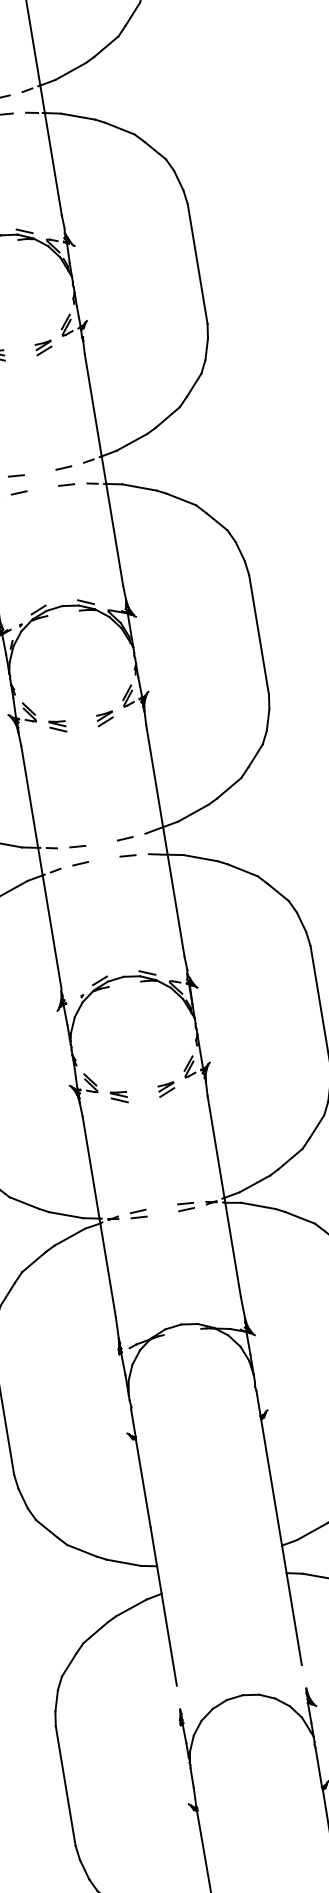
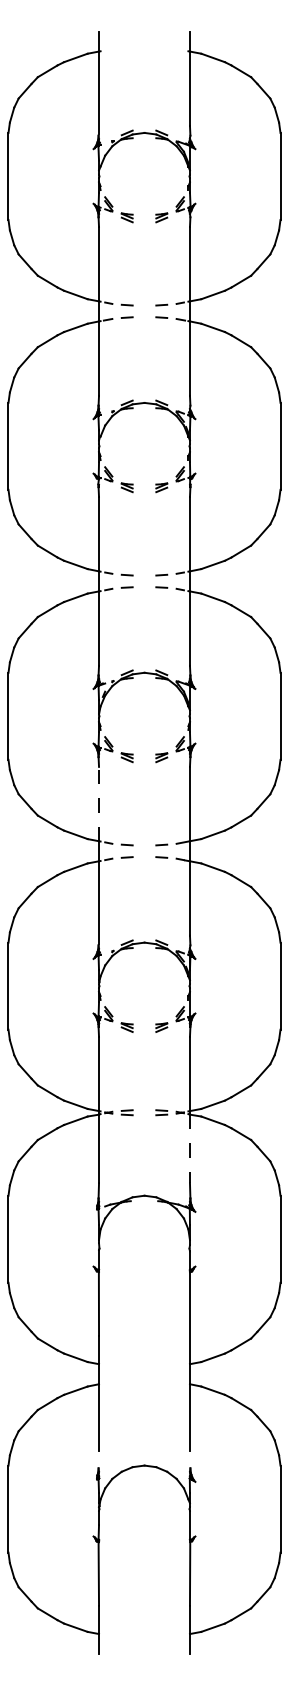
line: (30, 795) -> (99, 803), solid -> dashed
line: (232, 1250) -> (189, 1149), solid -> dashed

